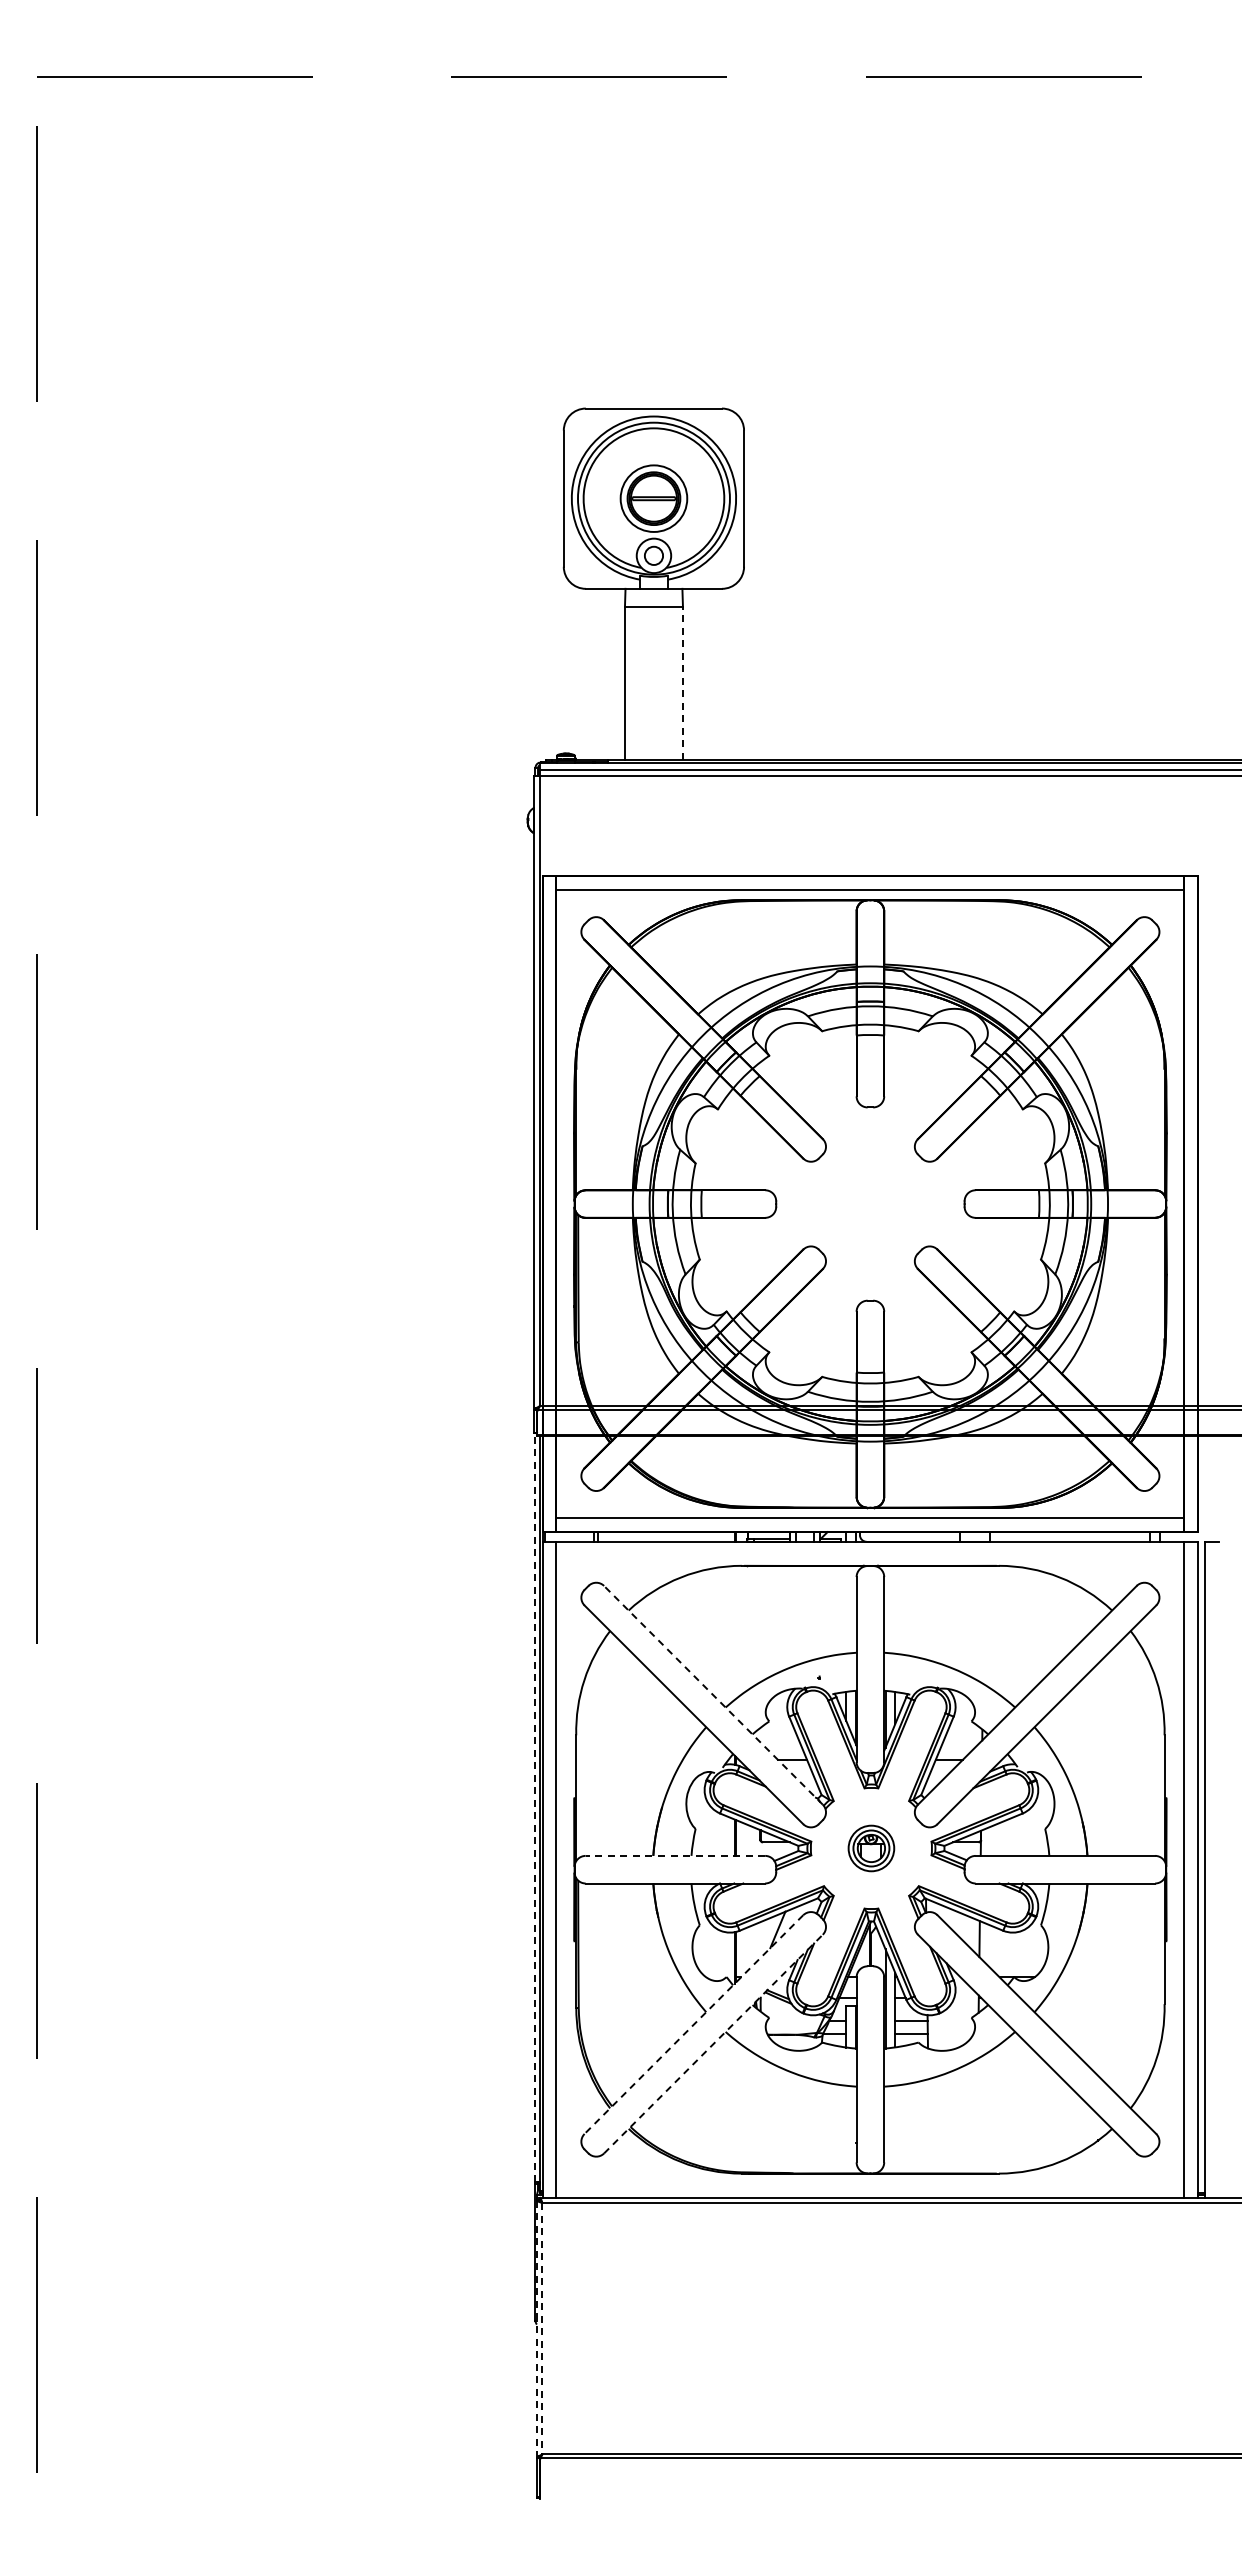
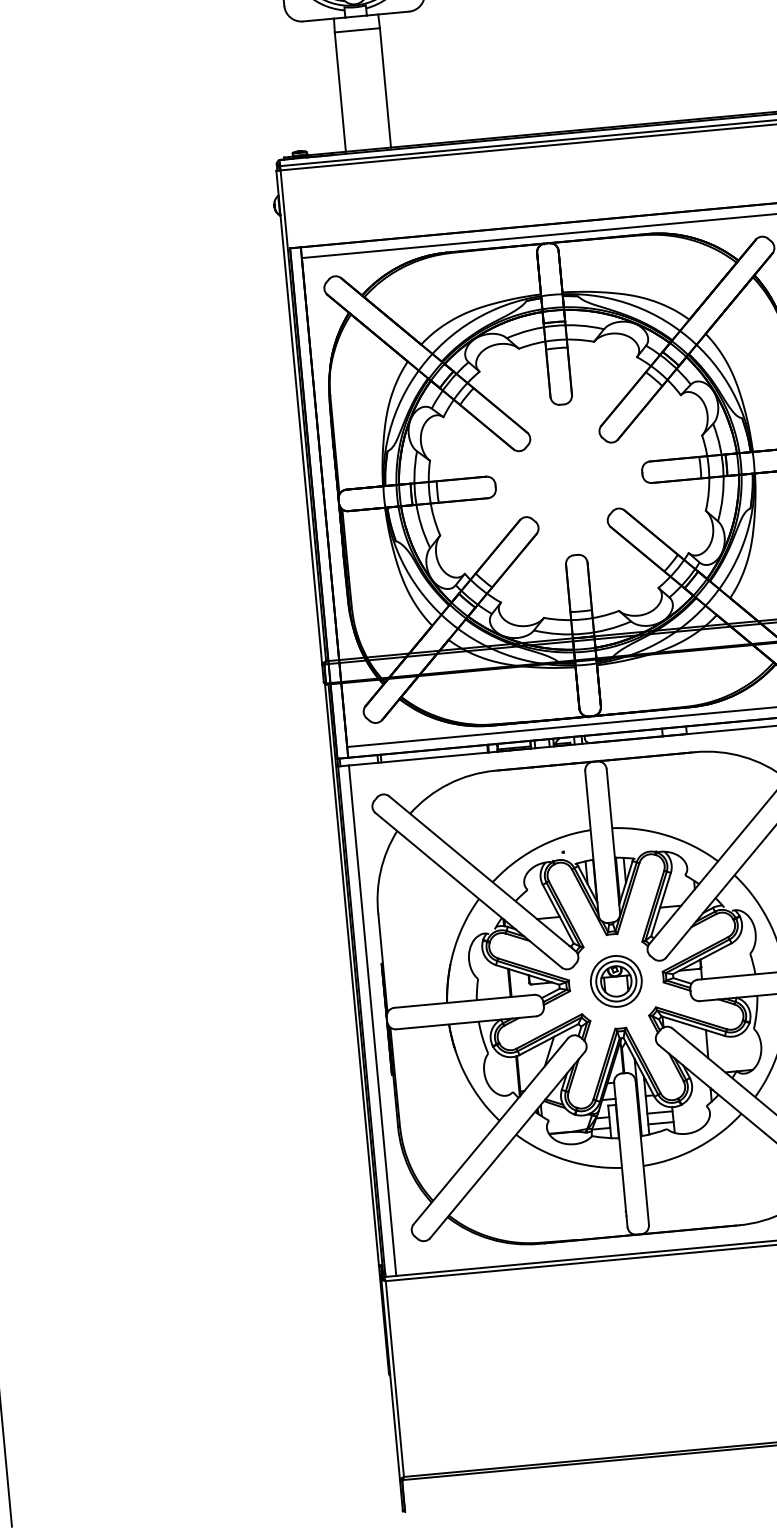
line: (682, 683) -> (385, 88), dashed -> solid
line: (713, 1695) -> (482, 873), dashed -> solid
line: (535, 1807) -> (351, 973), dashed -> solid
part: (871, 1848) -> (616, 981), size x1.43
line: (675, 1855) -> (464, 1001), dashed -> solid
line: (693, 2024) -> (490, 1131), dashed -> solid
line: (713, 2044) -> (507, 1145), dashed -> solid
line: (542, 2328) -> (394, 1378), dashed -> solid
line: (536, 2329) -> (390, 1380), dashed -> solid

